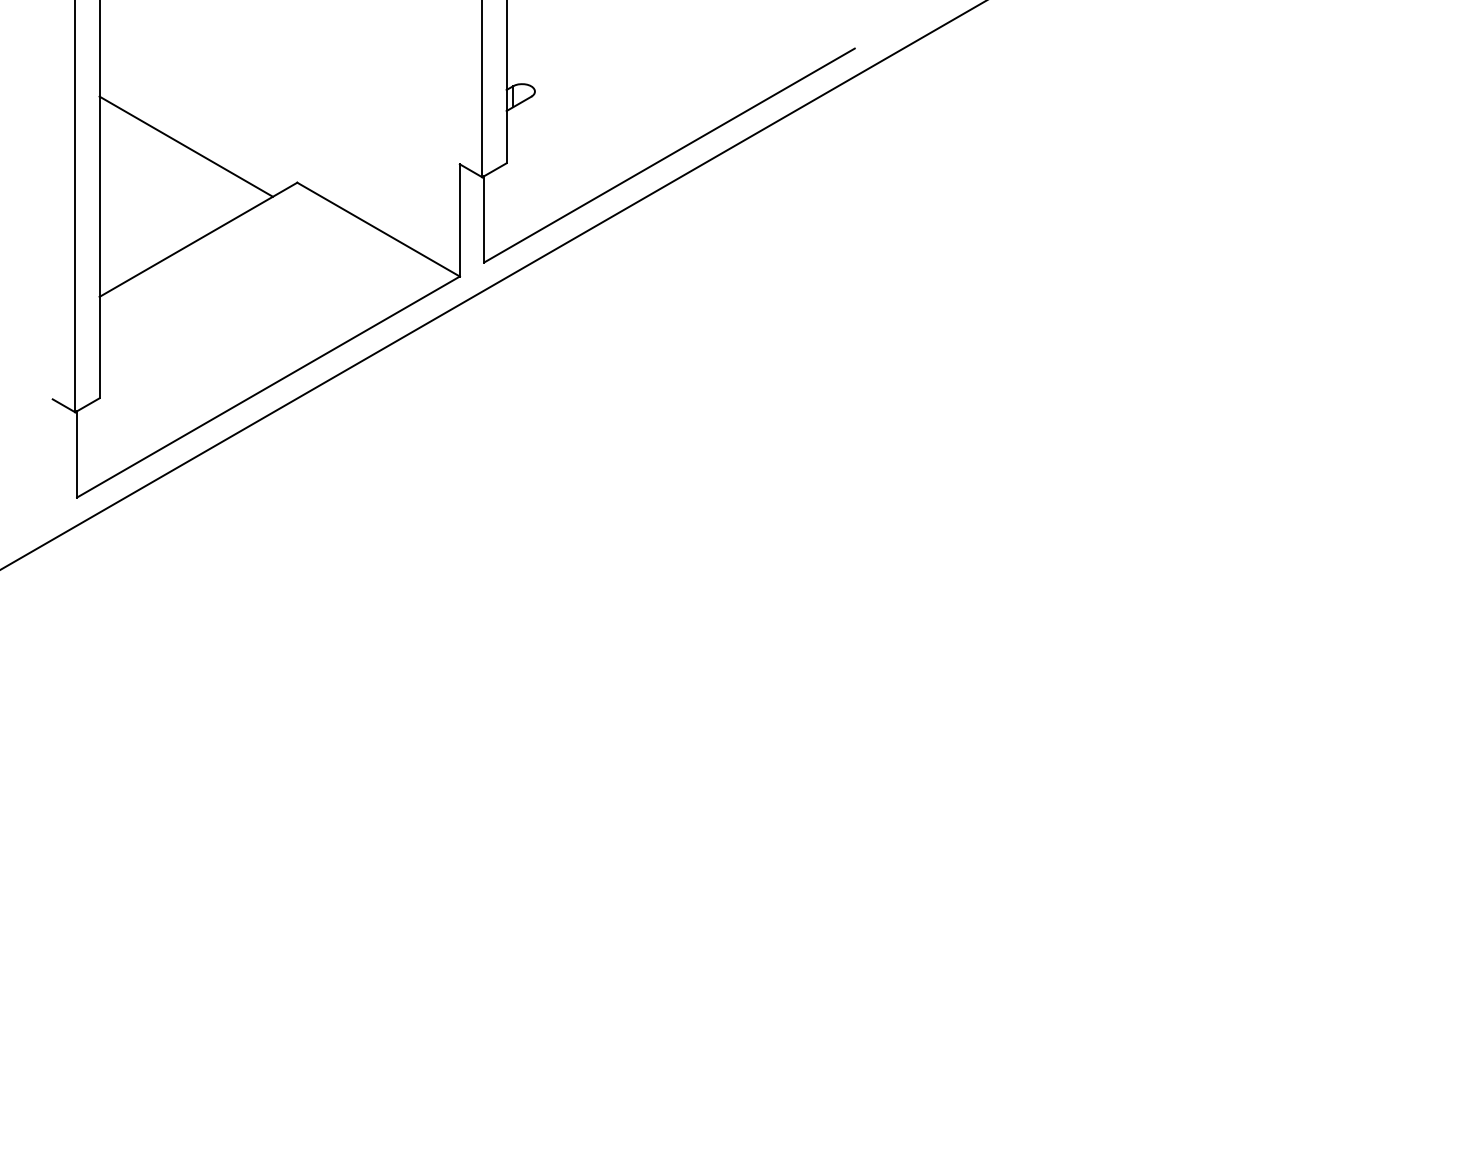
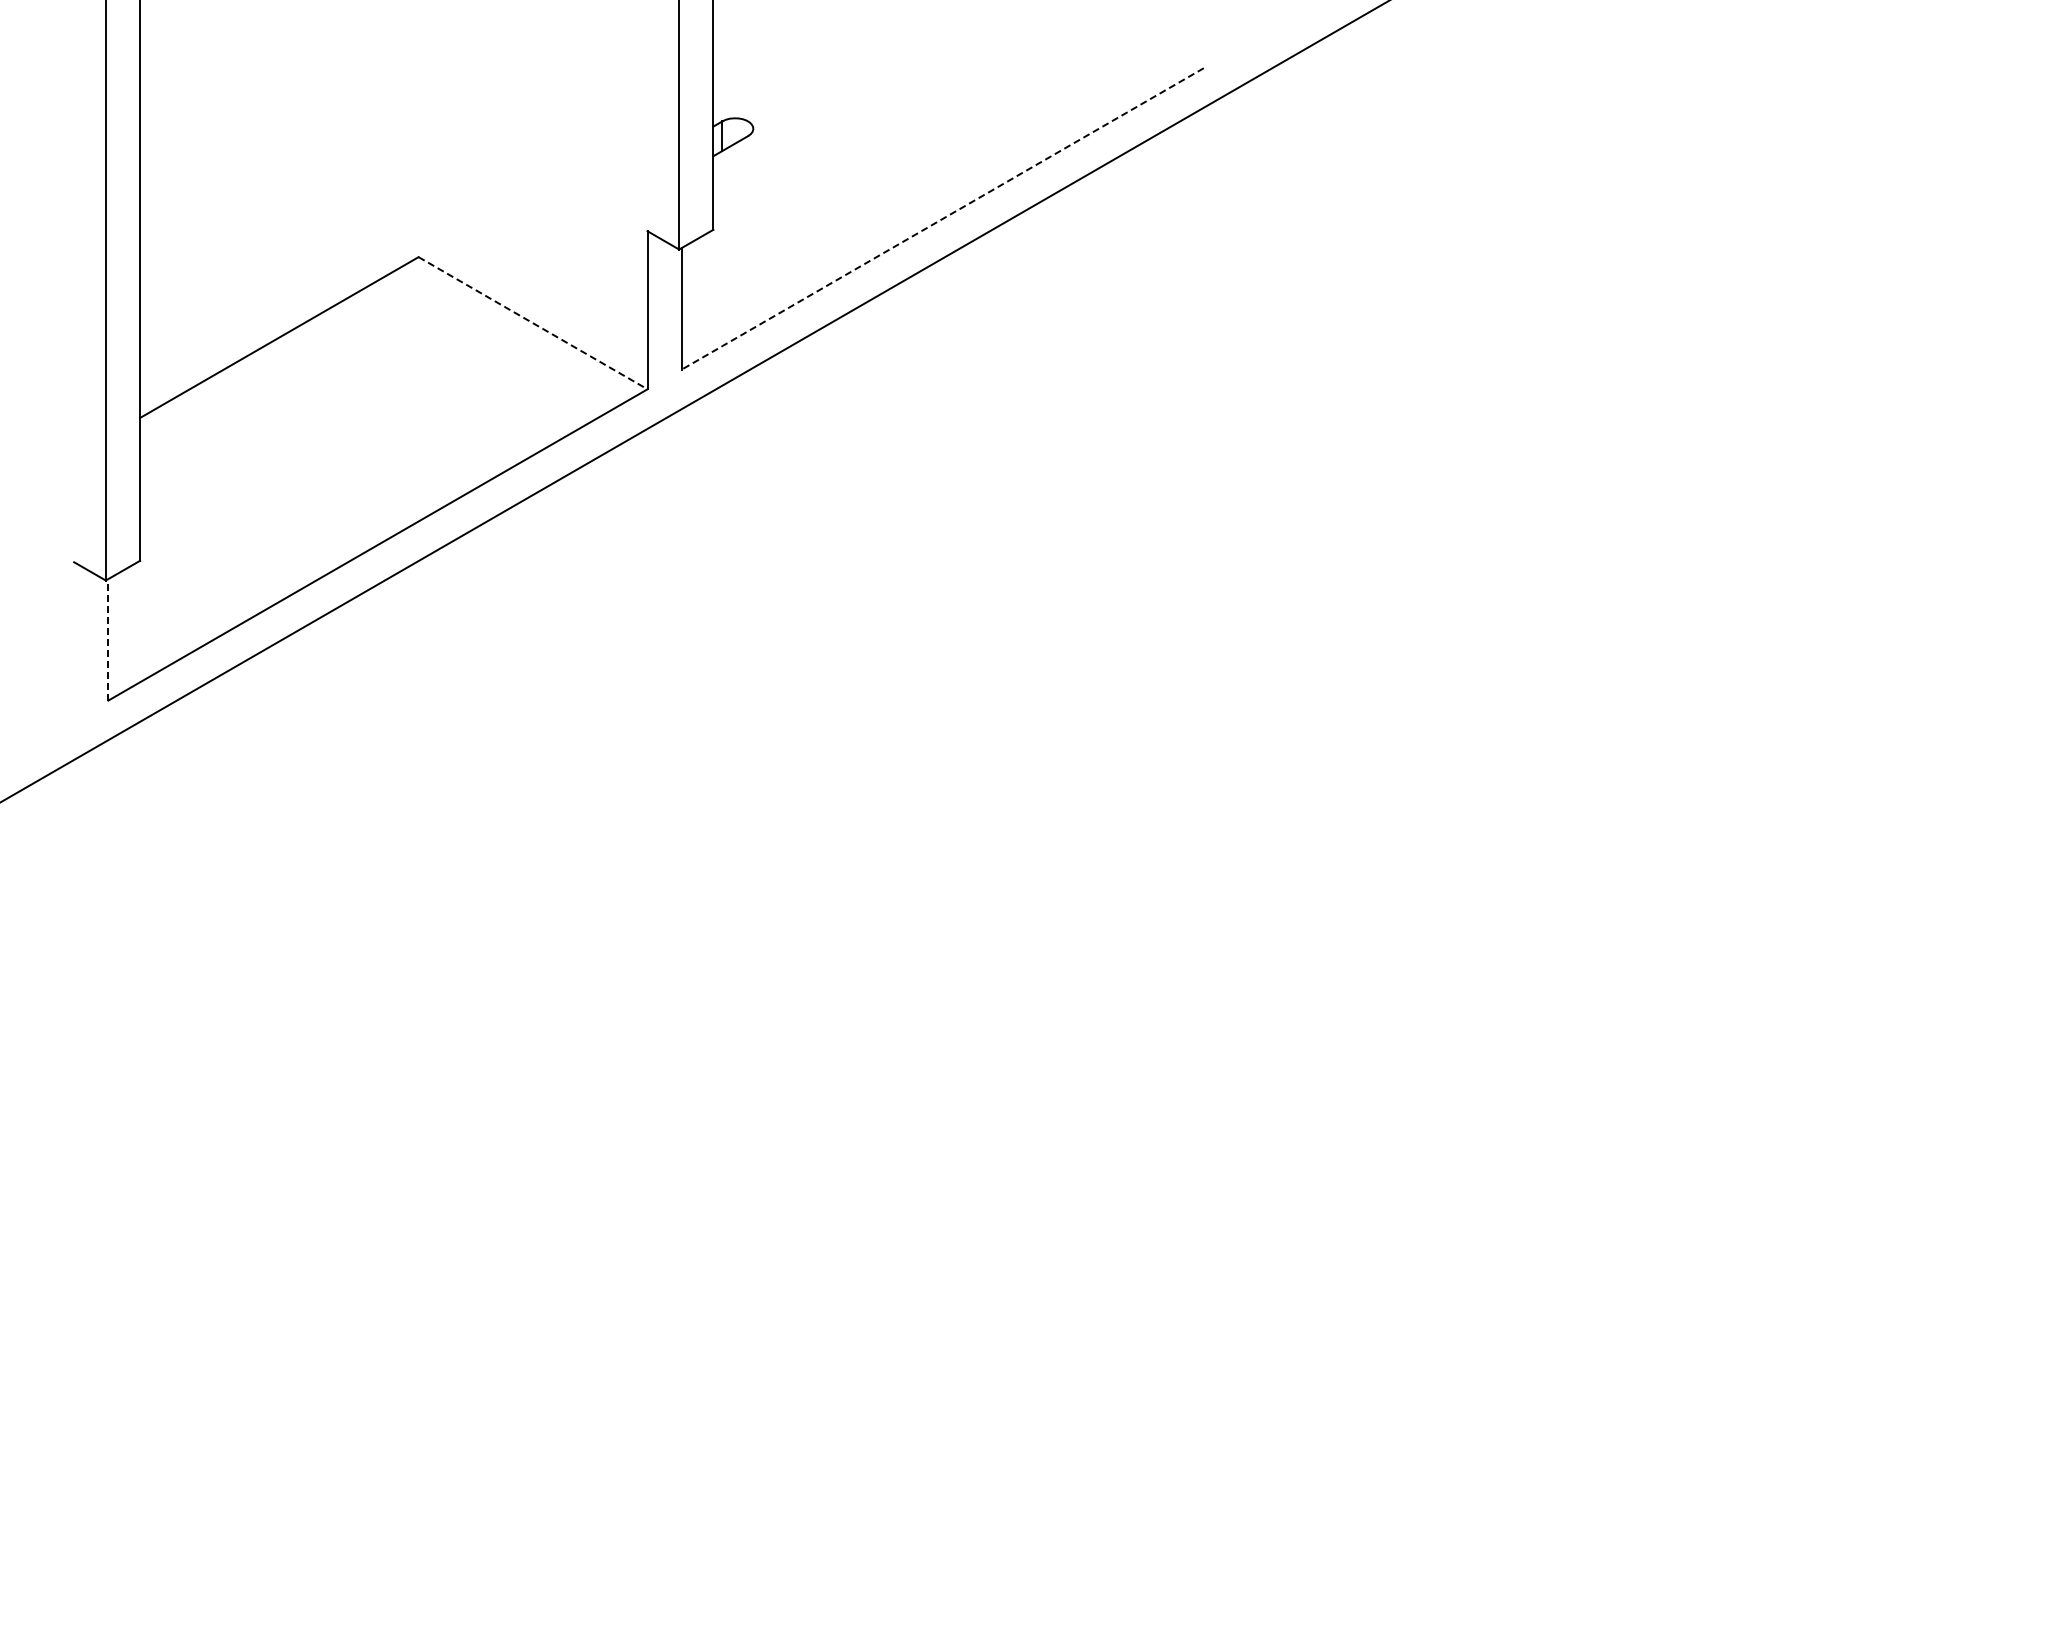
line: (186, 146) -> (262, 206), removed
line: (669, 155) -> (942, 219), solid -> dashed
line: (378, 229) -> (533, 323), solid -> dashed
line: (77, 454) -> (108, 639), solid -> dashed

